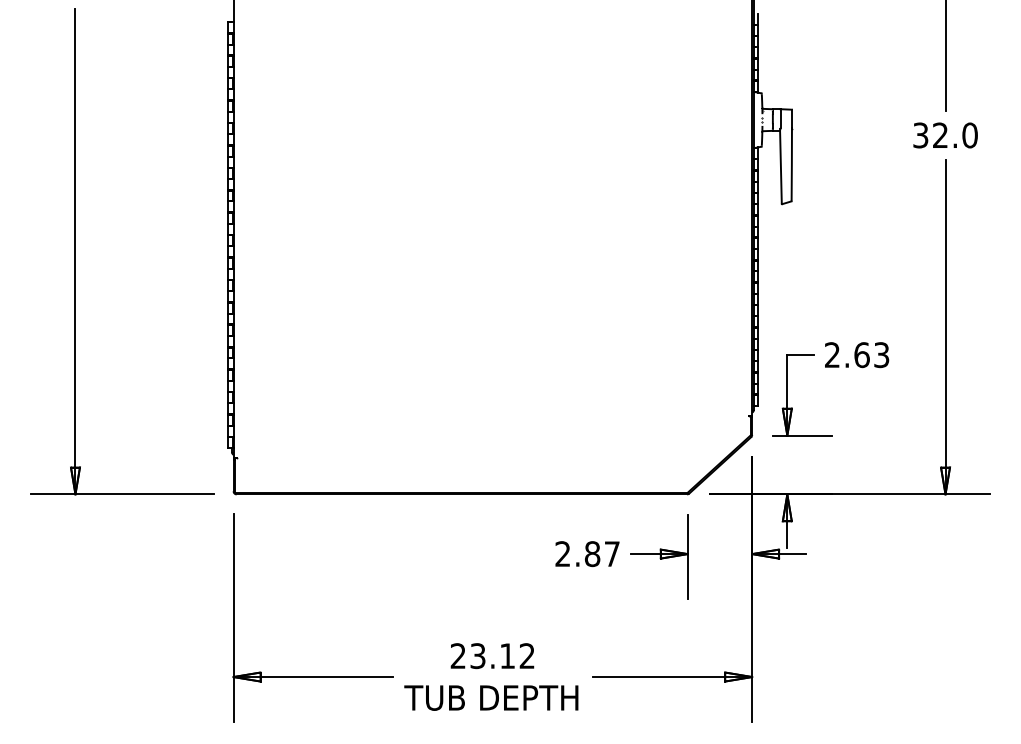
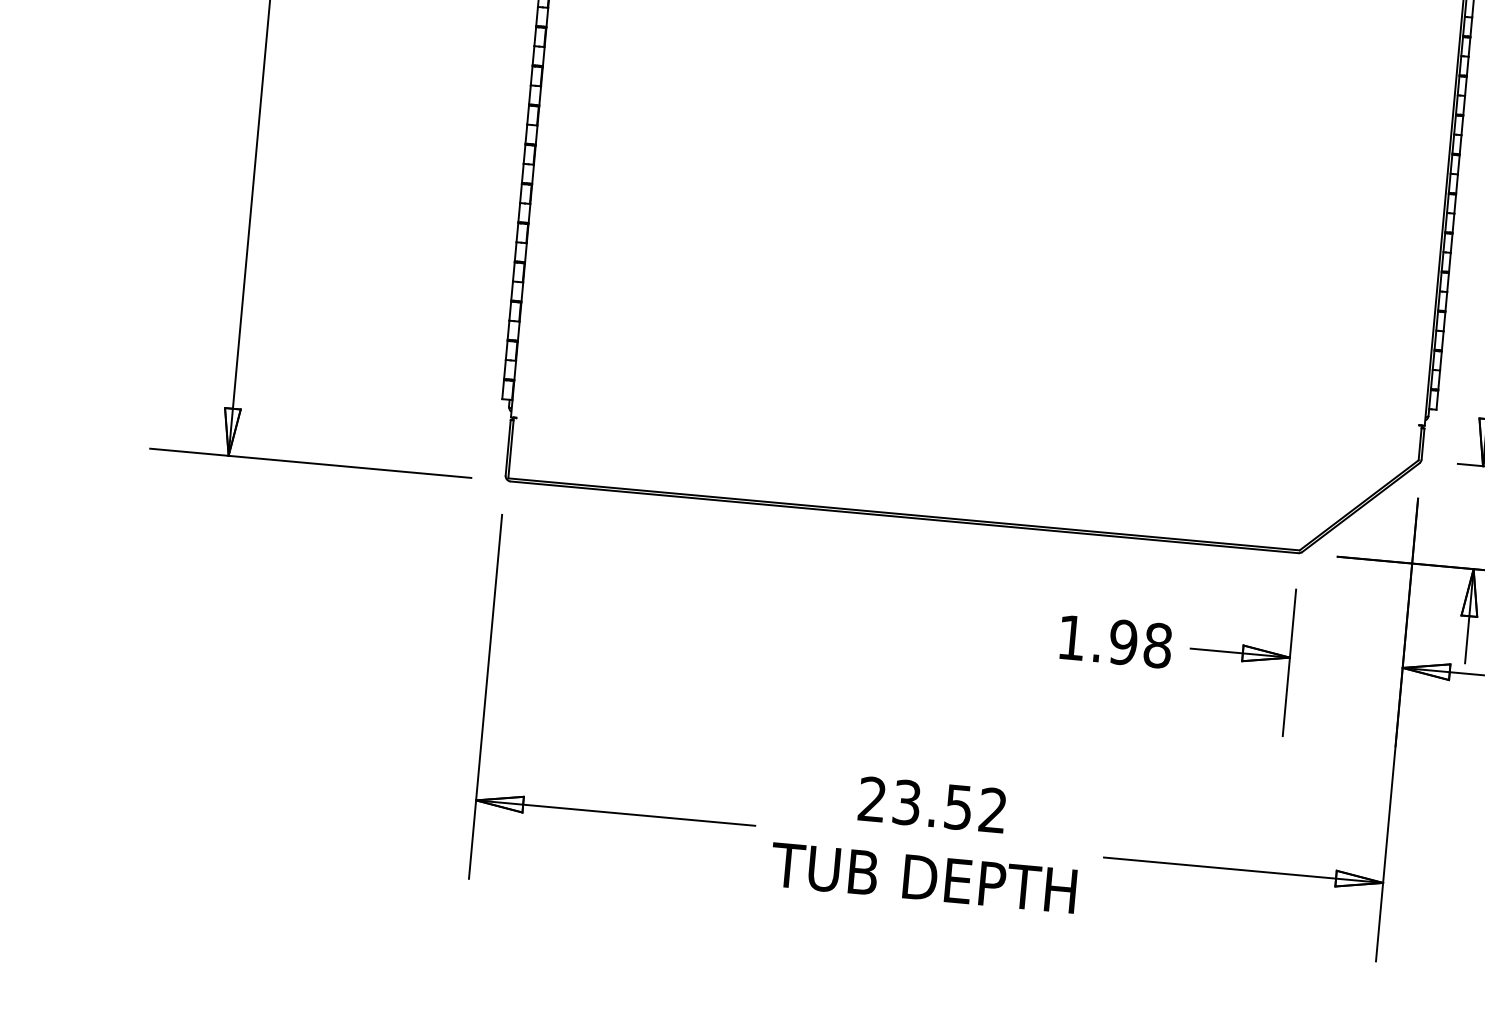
text: (587, 554) -> (1114, 642), 2.87 -> 1.98
text: (507, 656) -> (958, 808), 23.12 -> 23.52

